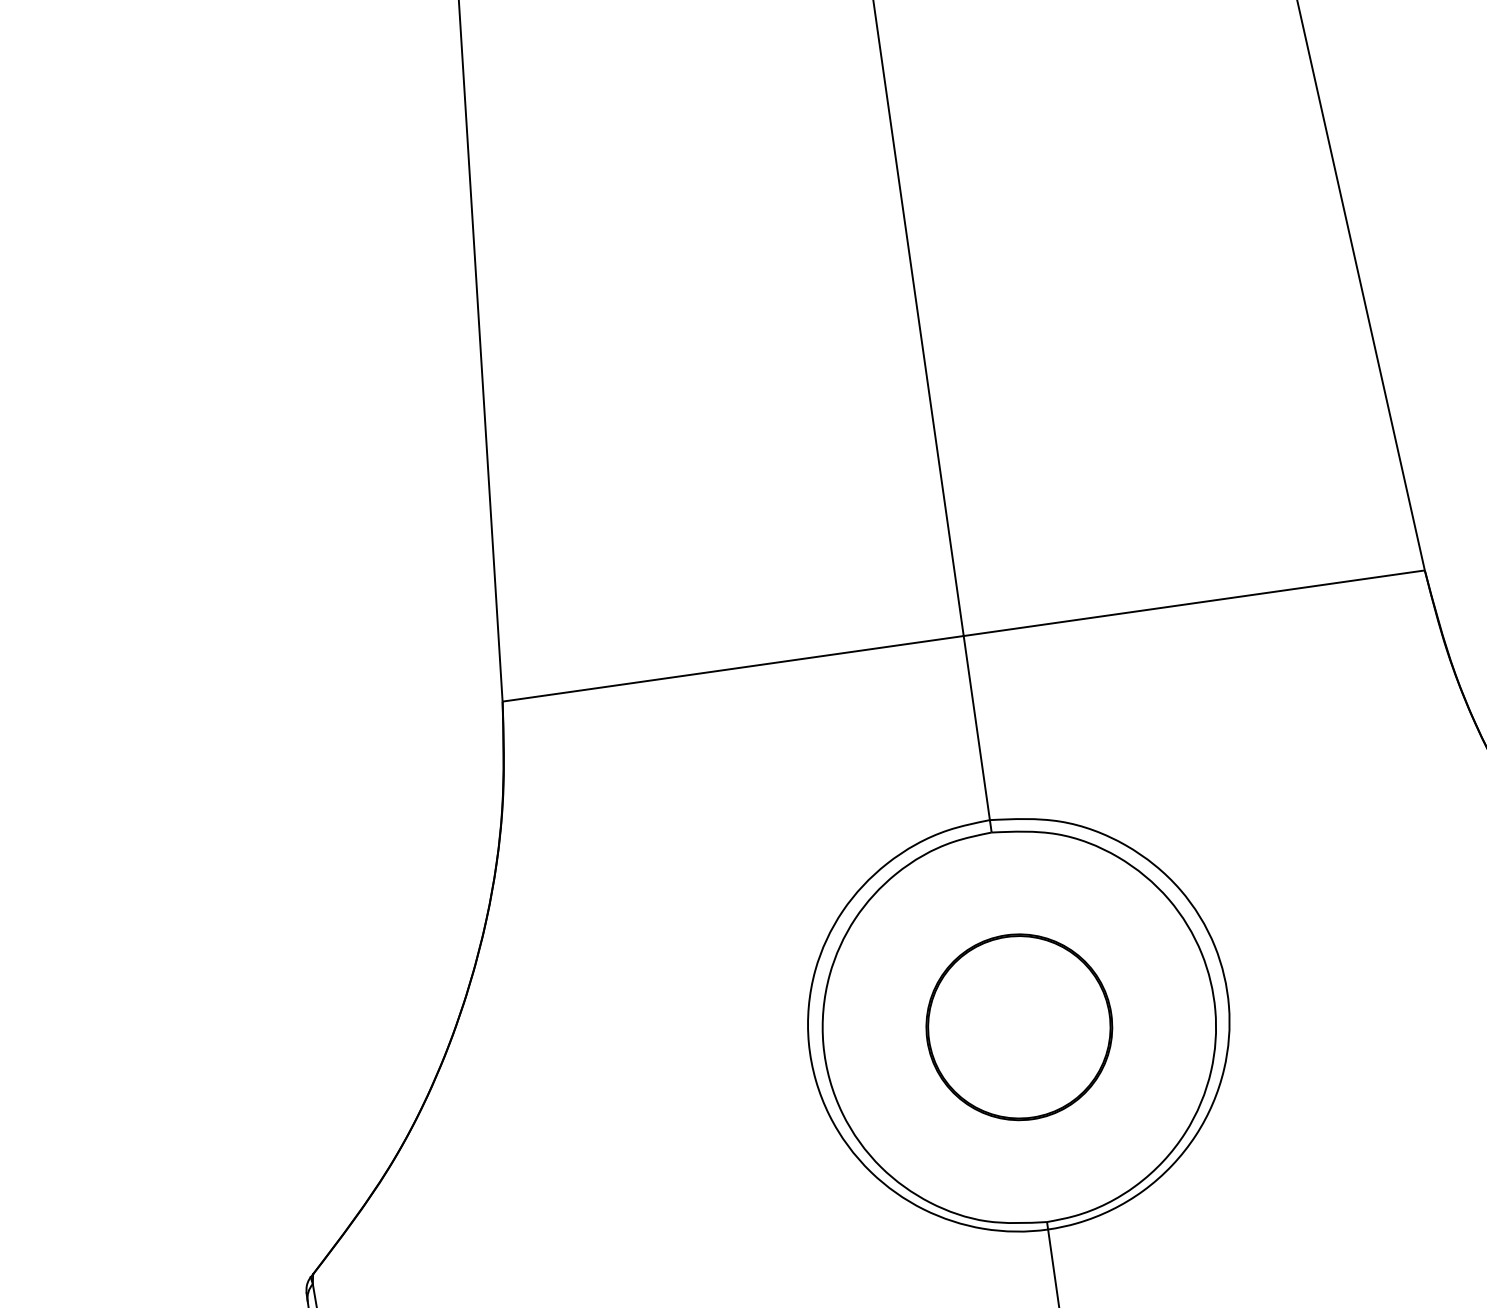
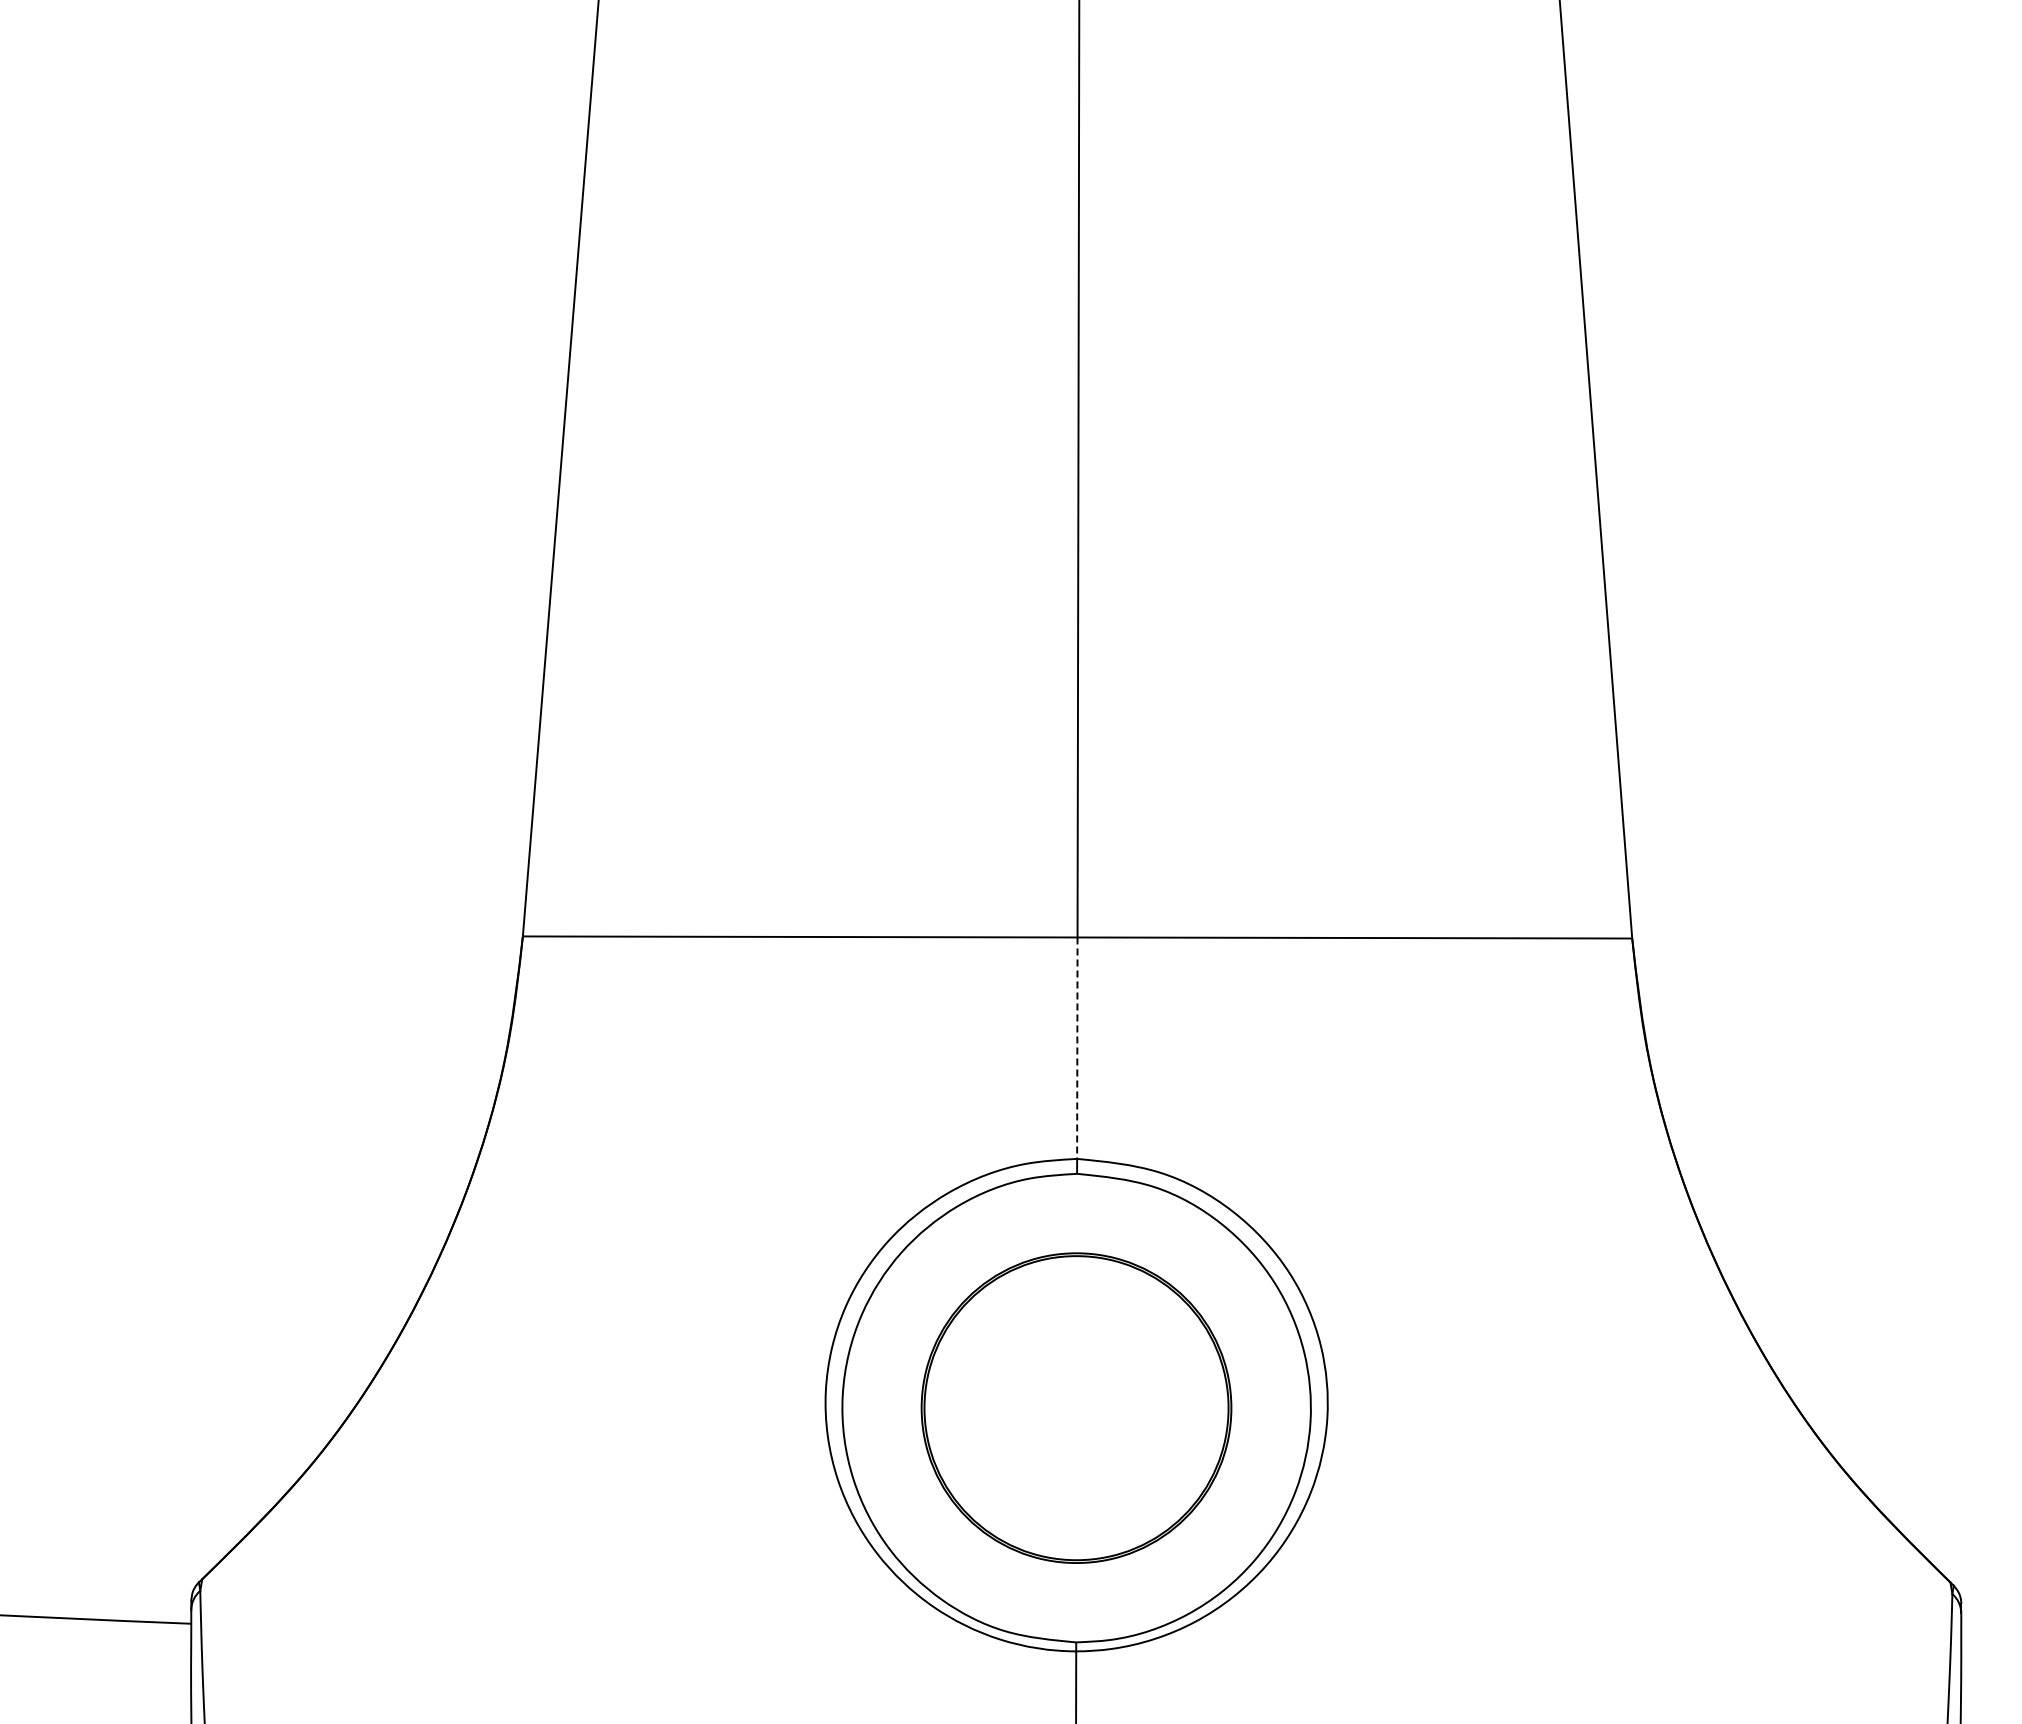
line: (976, 728) -> (1077, 1048), solid -> dashed
part: (1019, 1026) -> (1076, 1407), size x1.4

